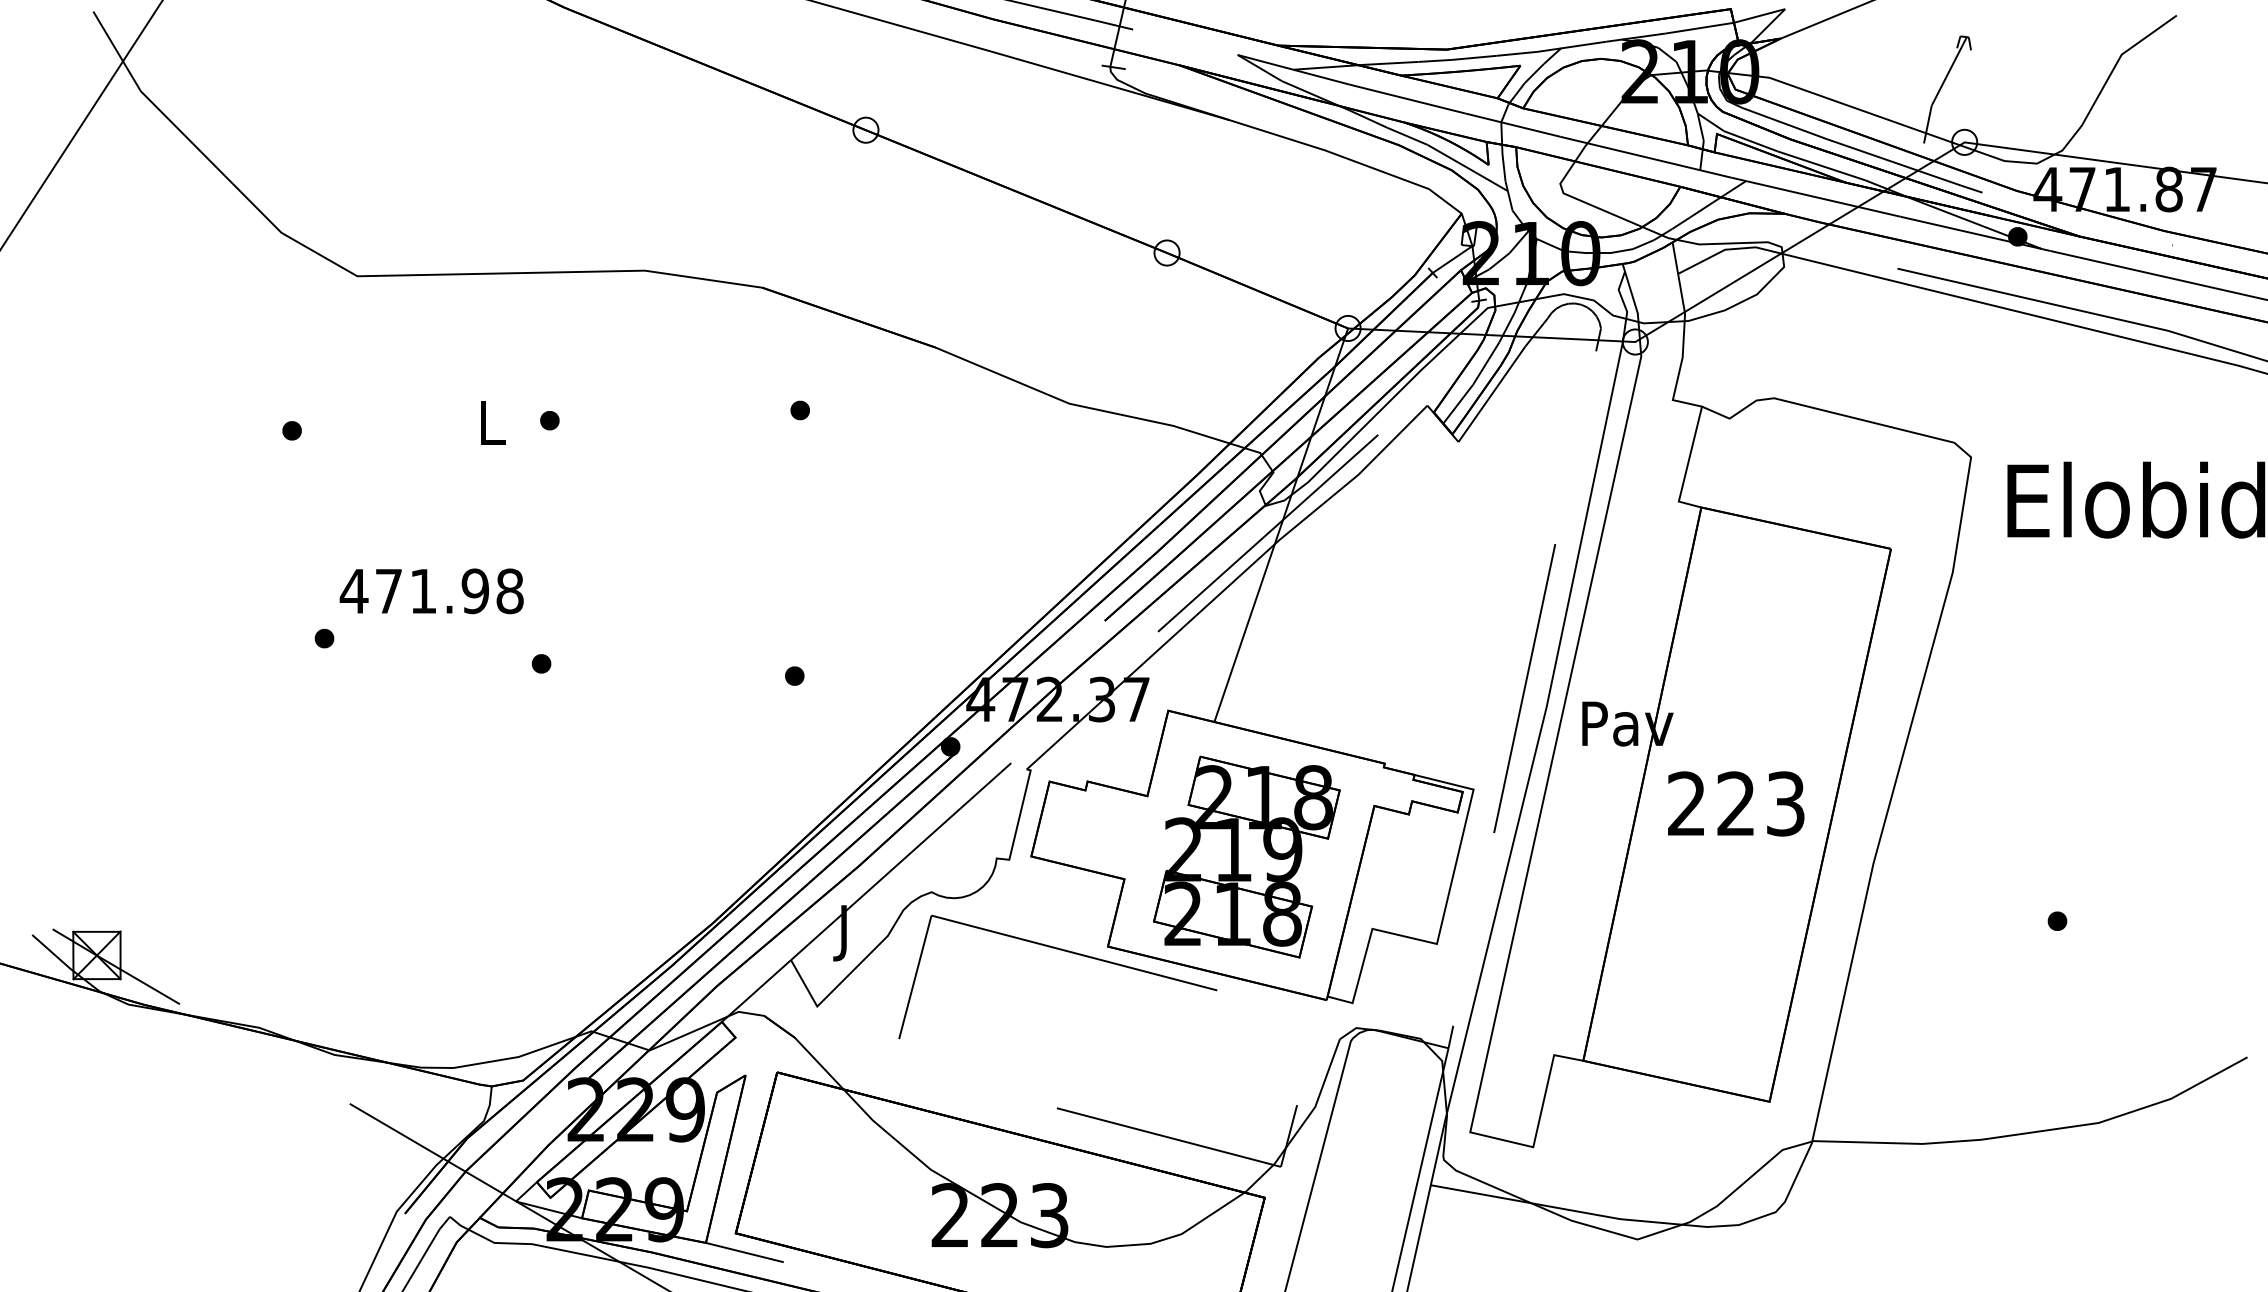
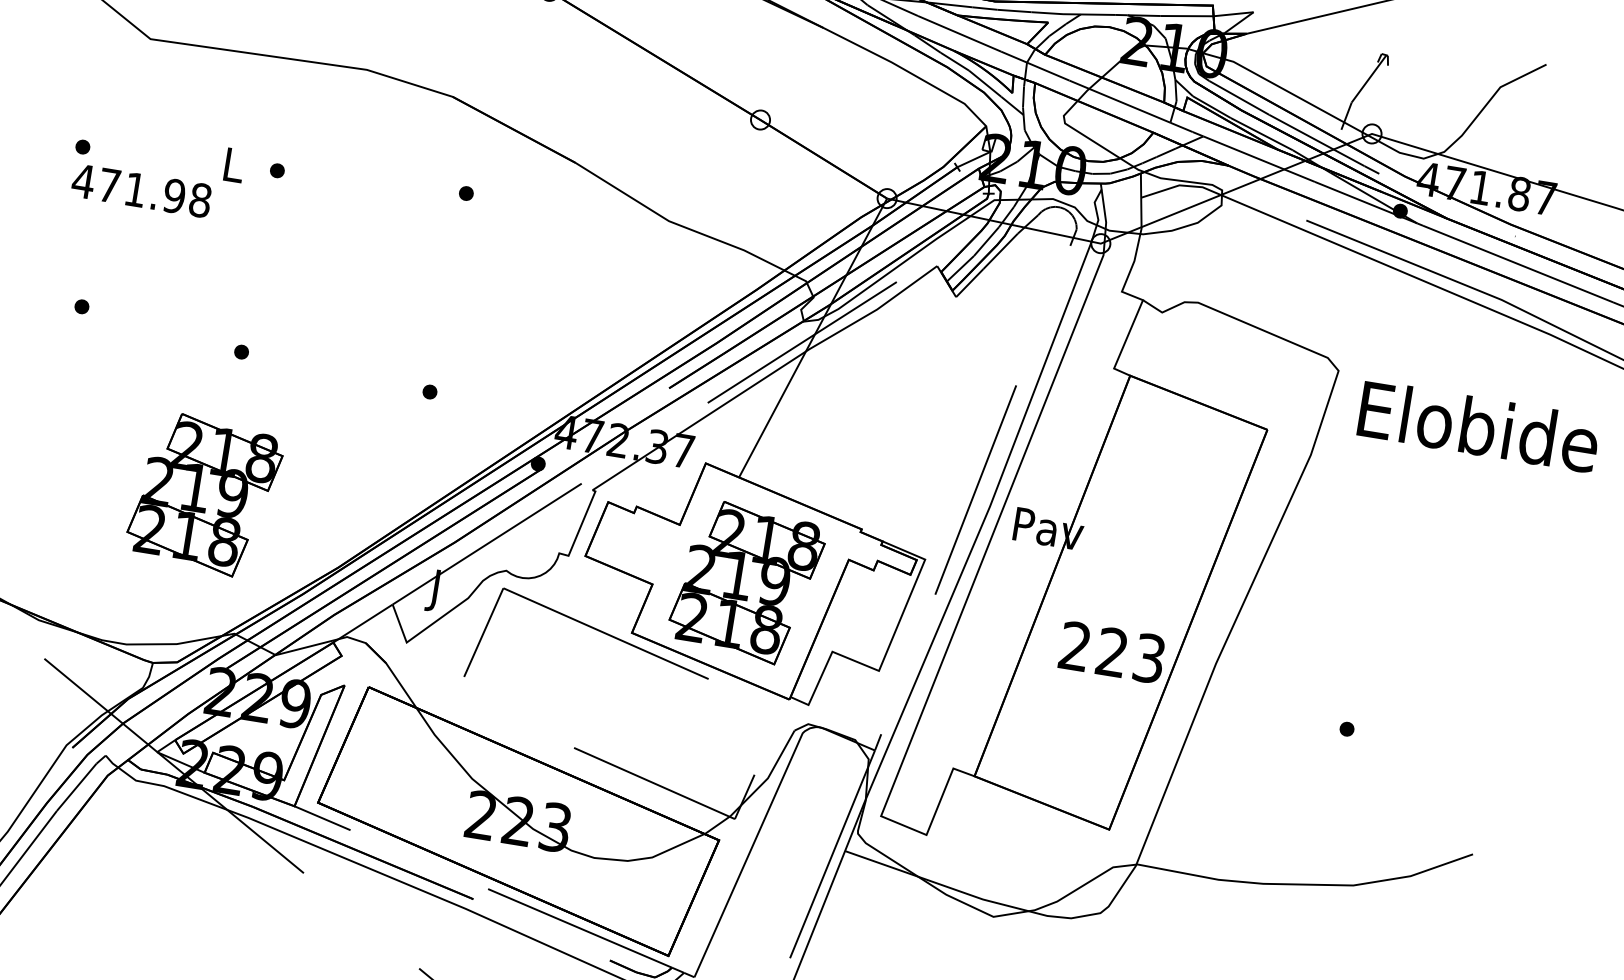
text: (431, 591) -> (141, 190), moved
text: (1736, 803) -> (1112, 652), moved
part: (523, 856) -> (204, 494), added

